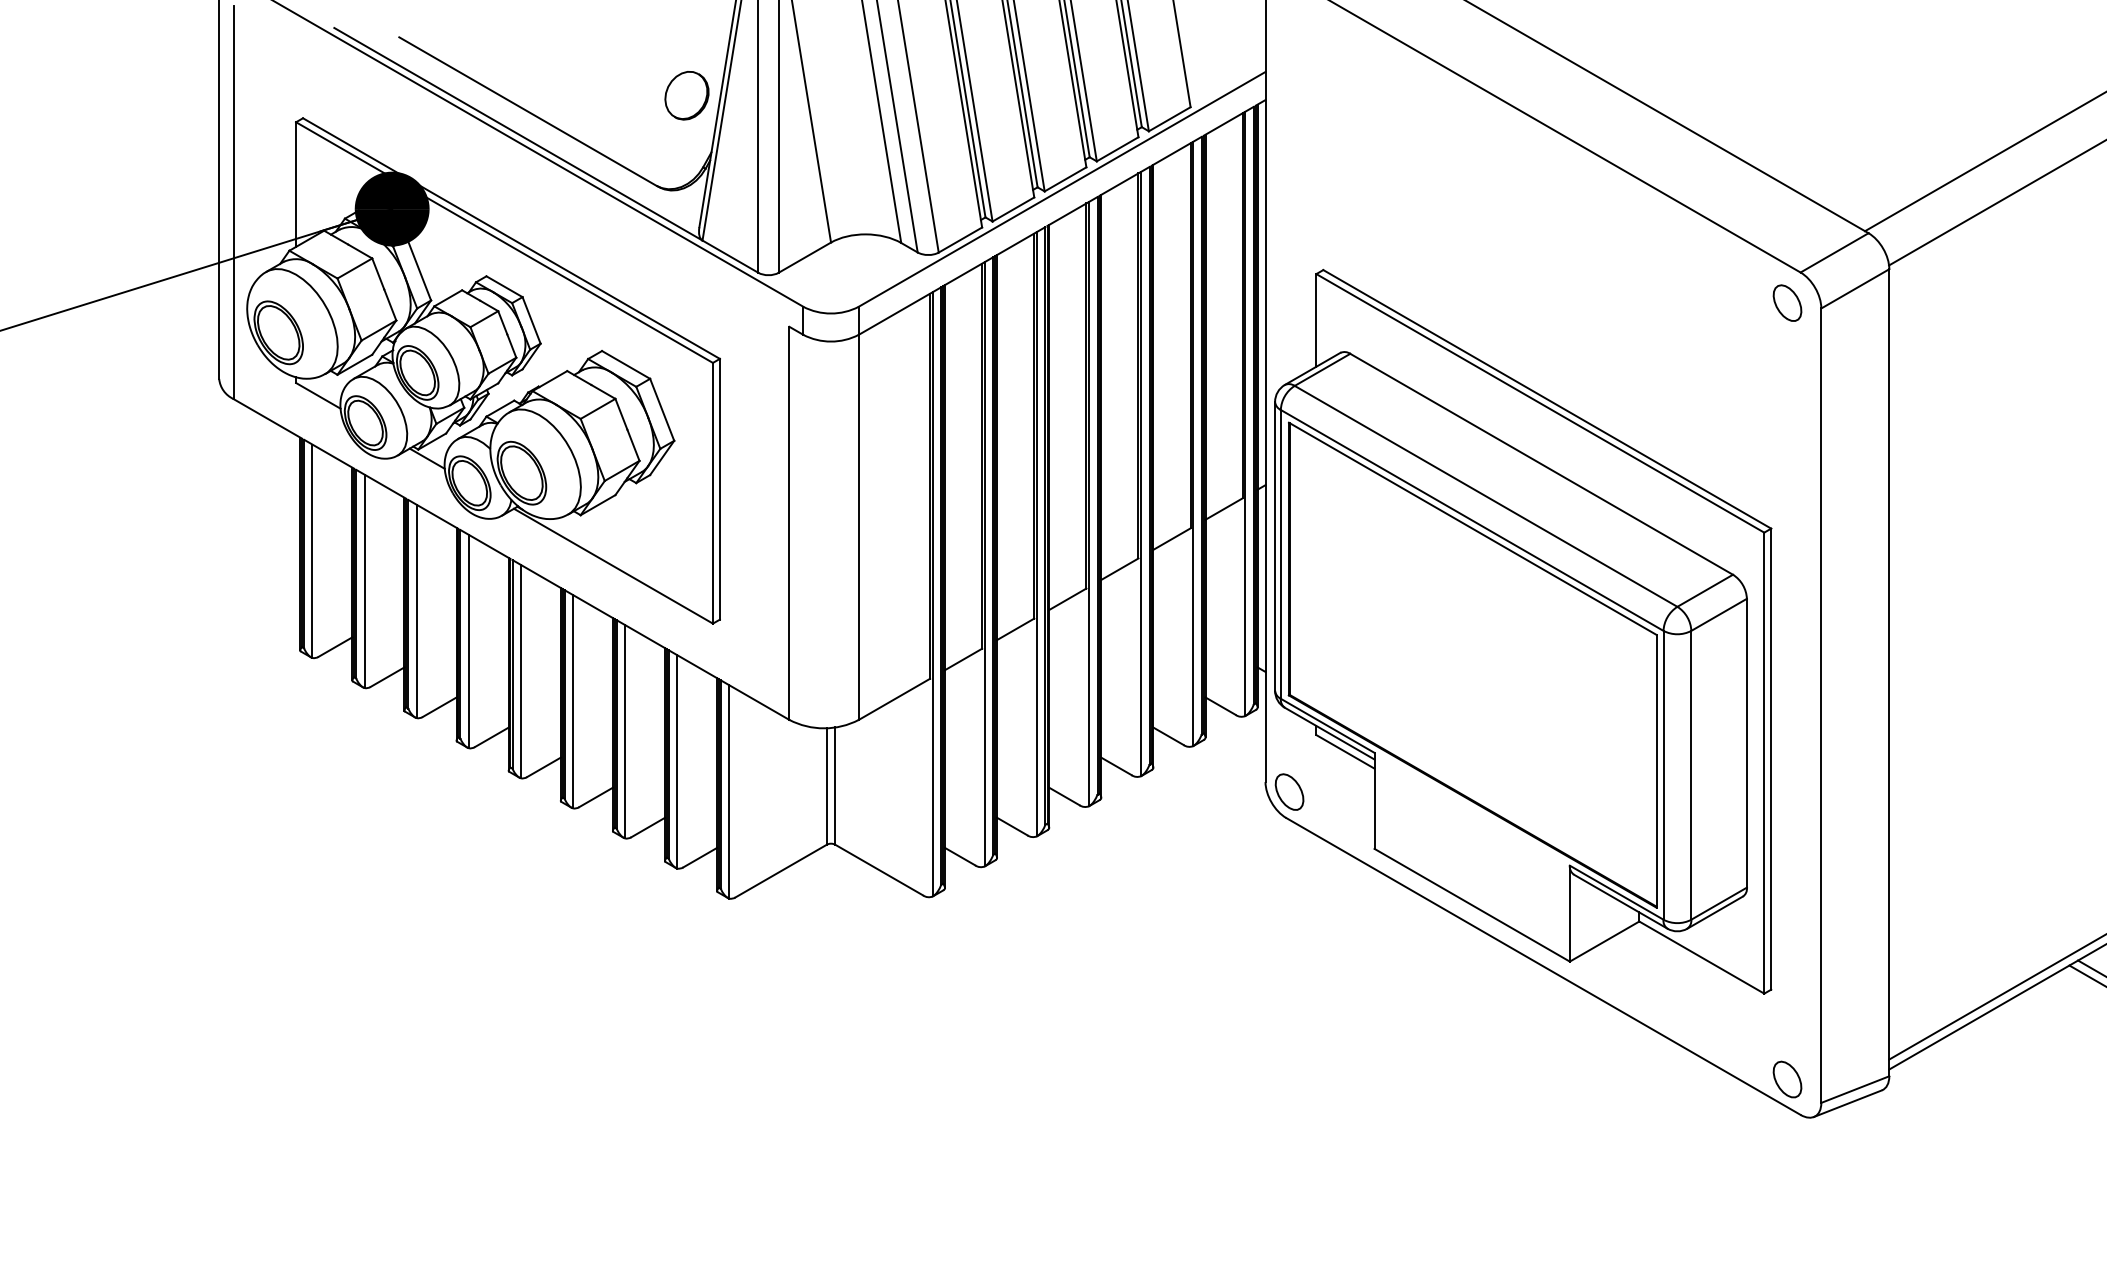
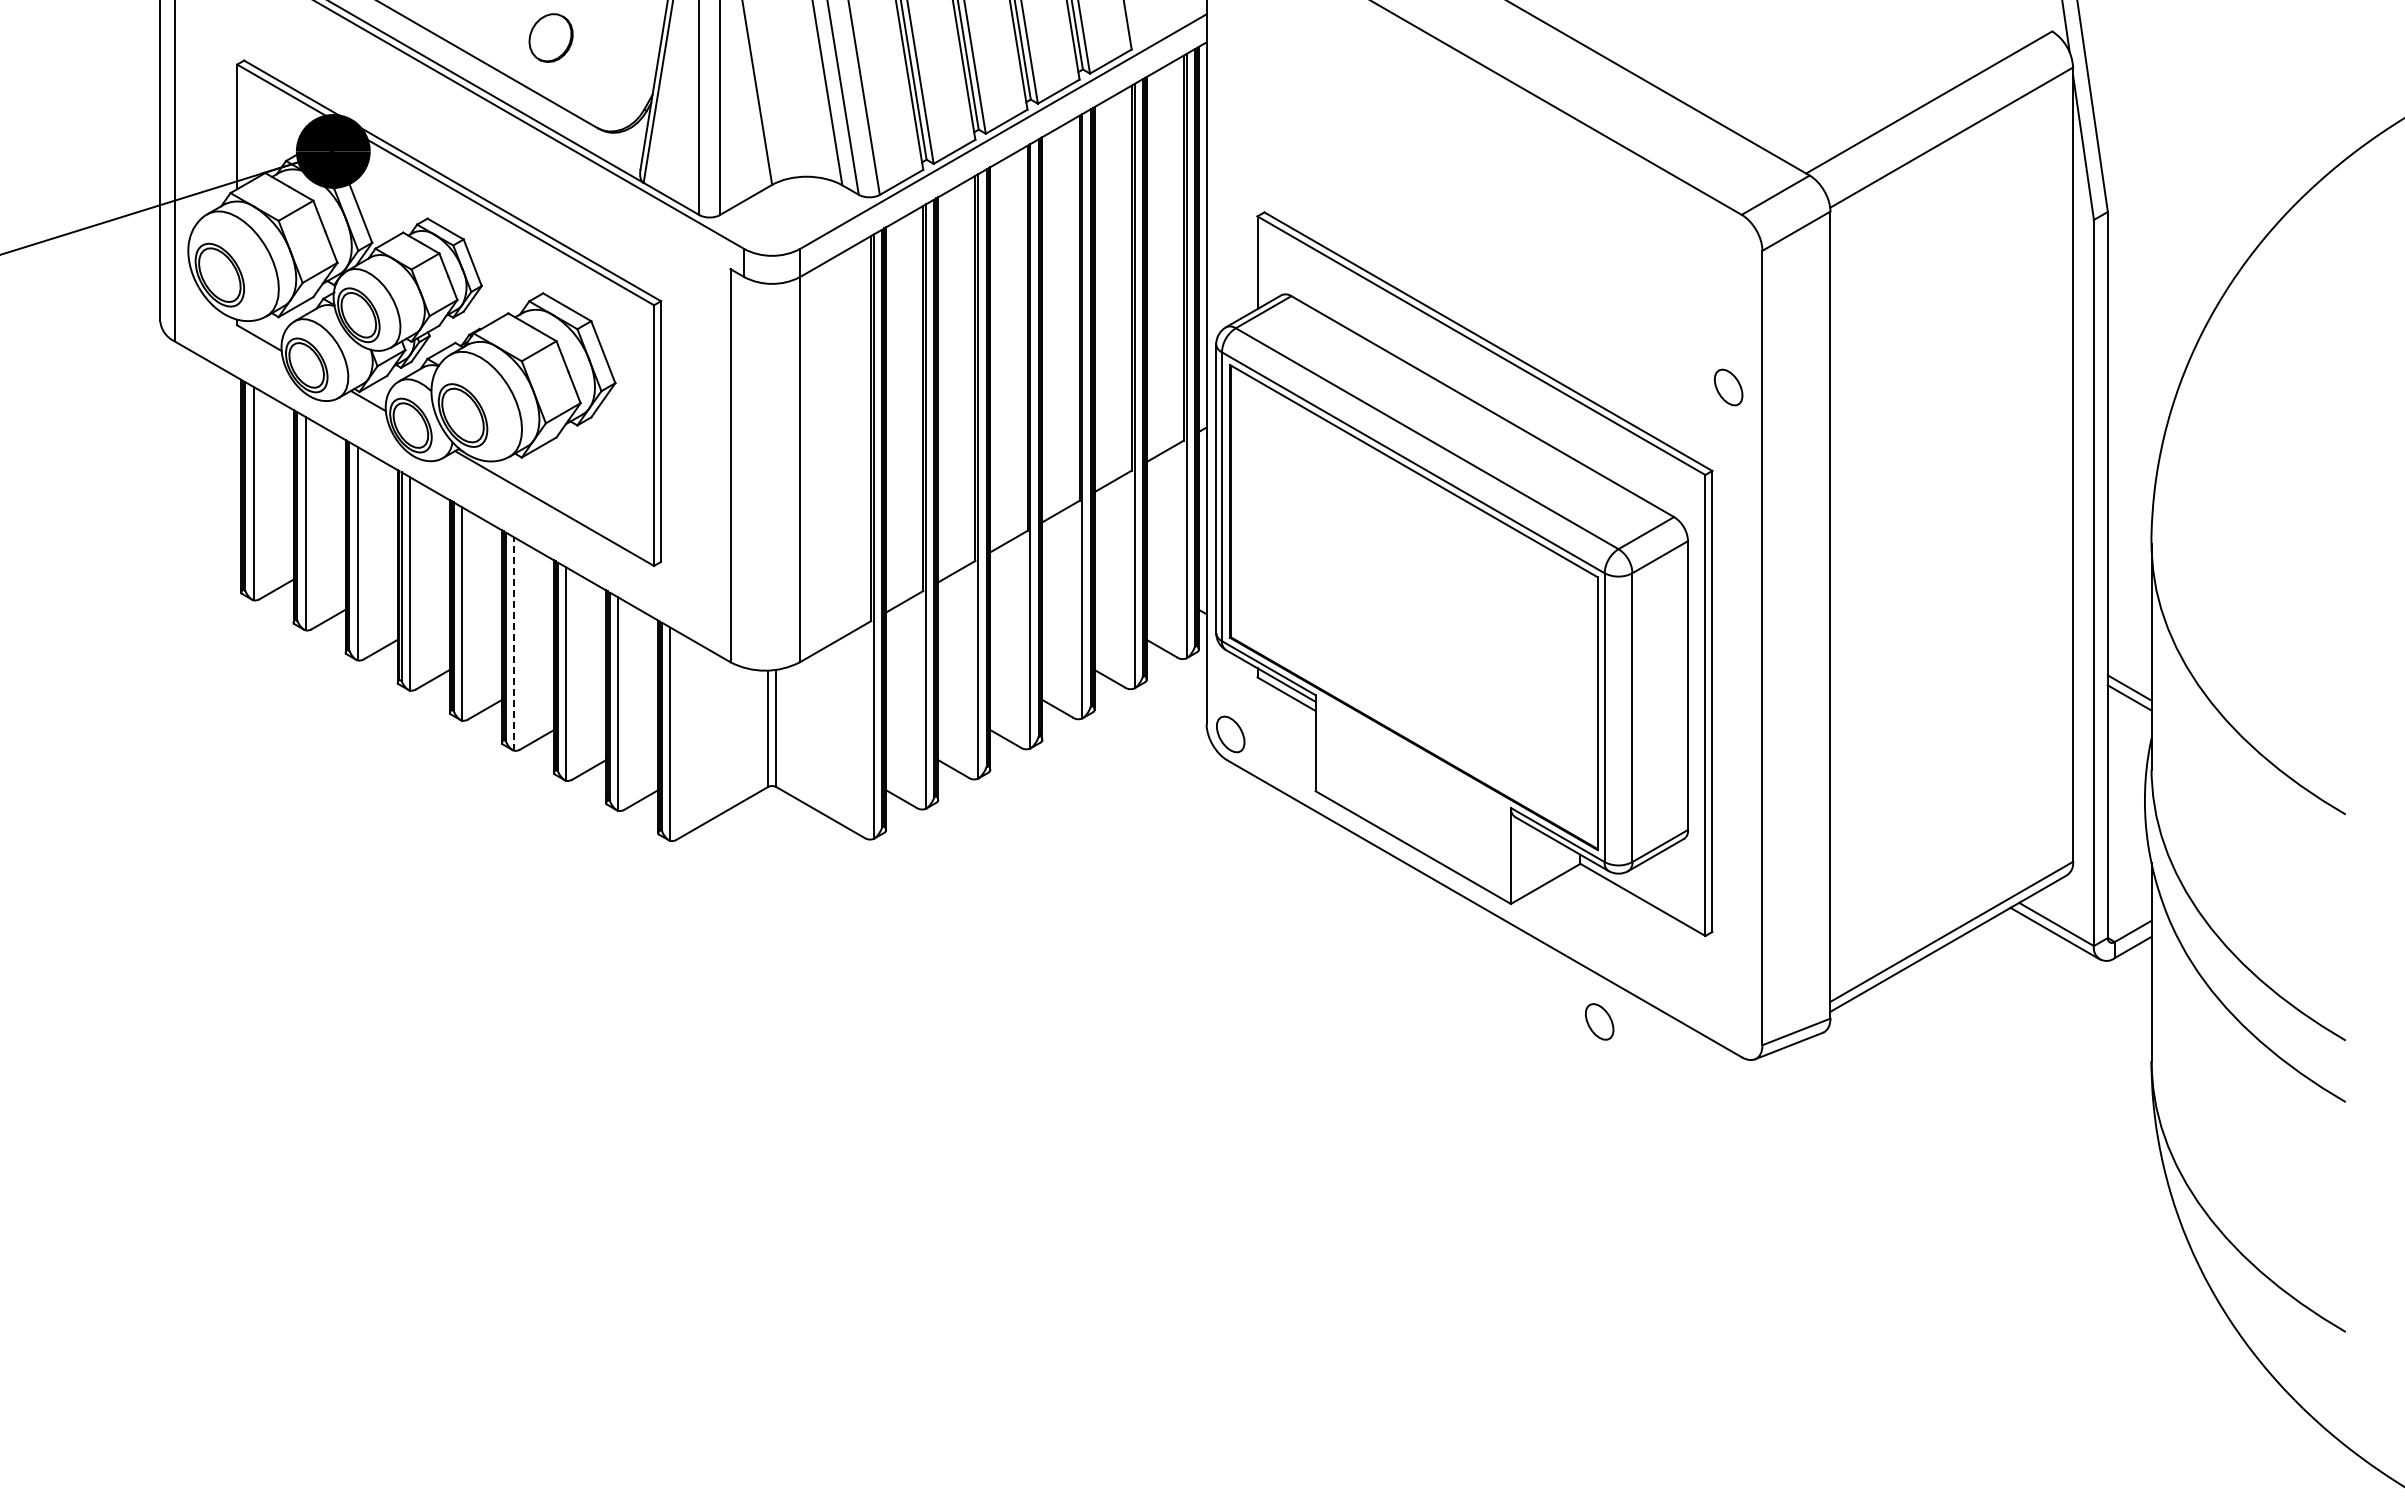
part: (686, 95) -> (550, 37), moved
part: (1787, 303) -> (1728, 387), moved
line: (573, 702) -> (514, 644), solid -> dashed
part: (1787, 1079) -> (1599, 1021), moved

